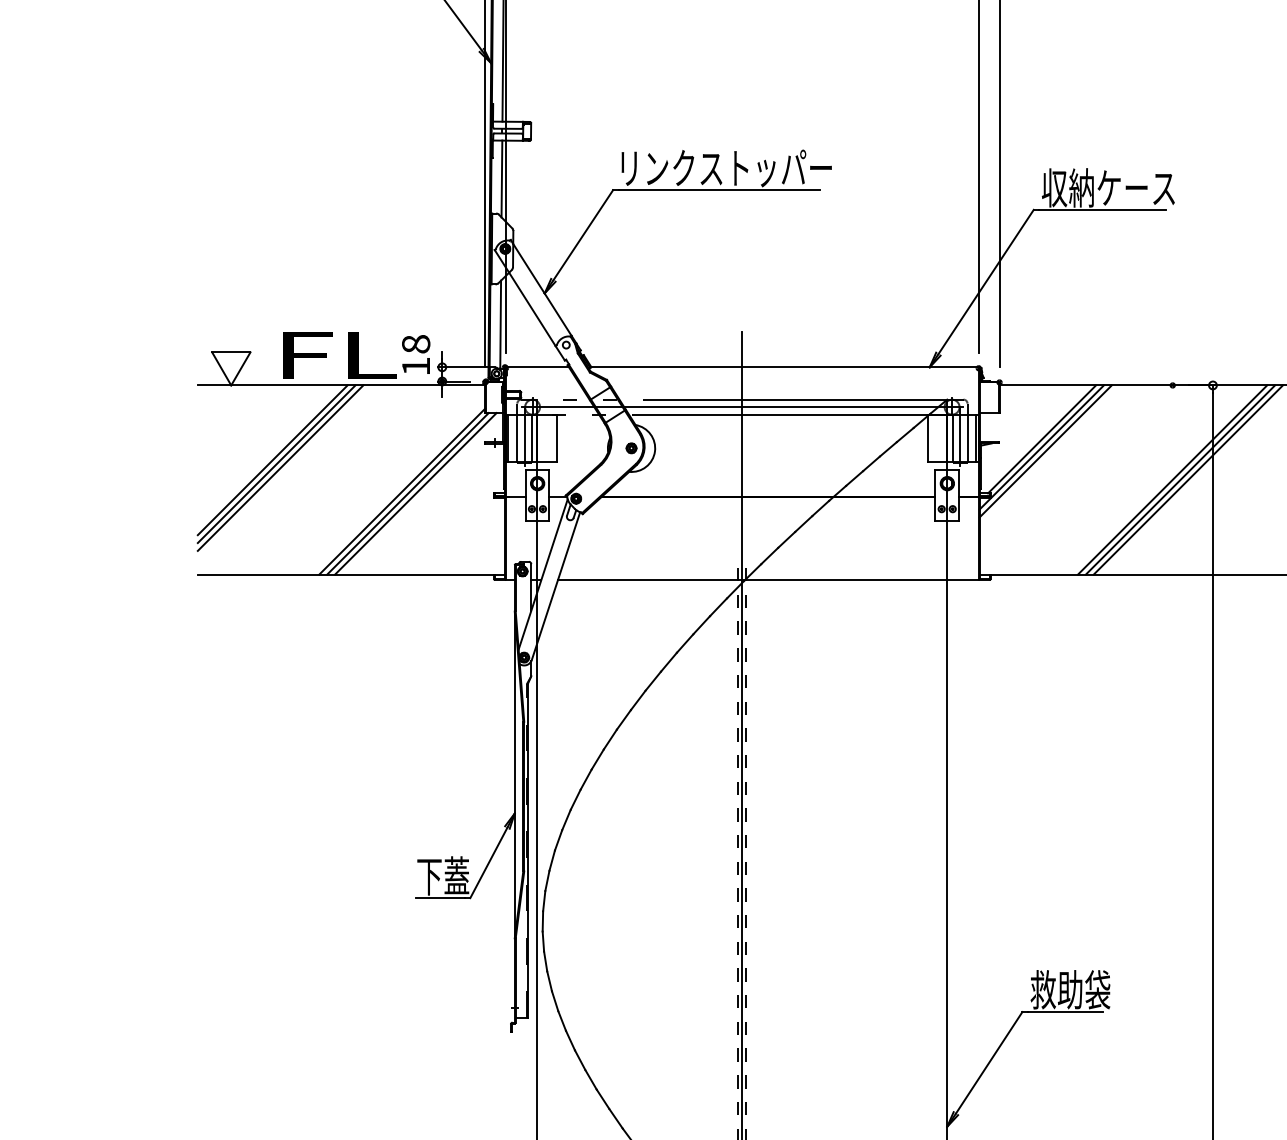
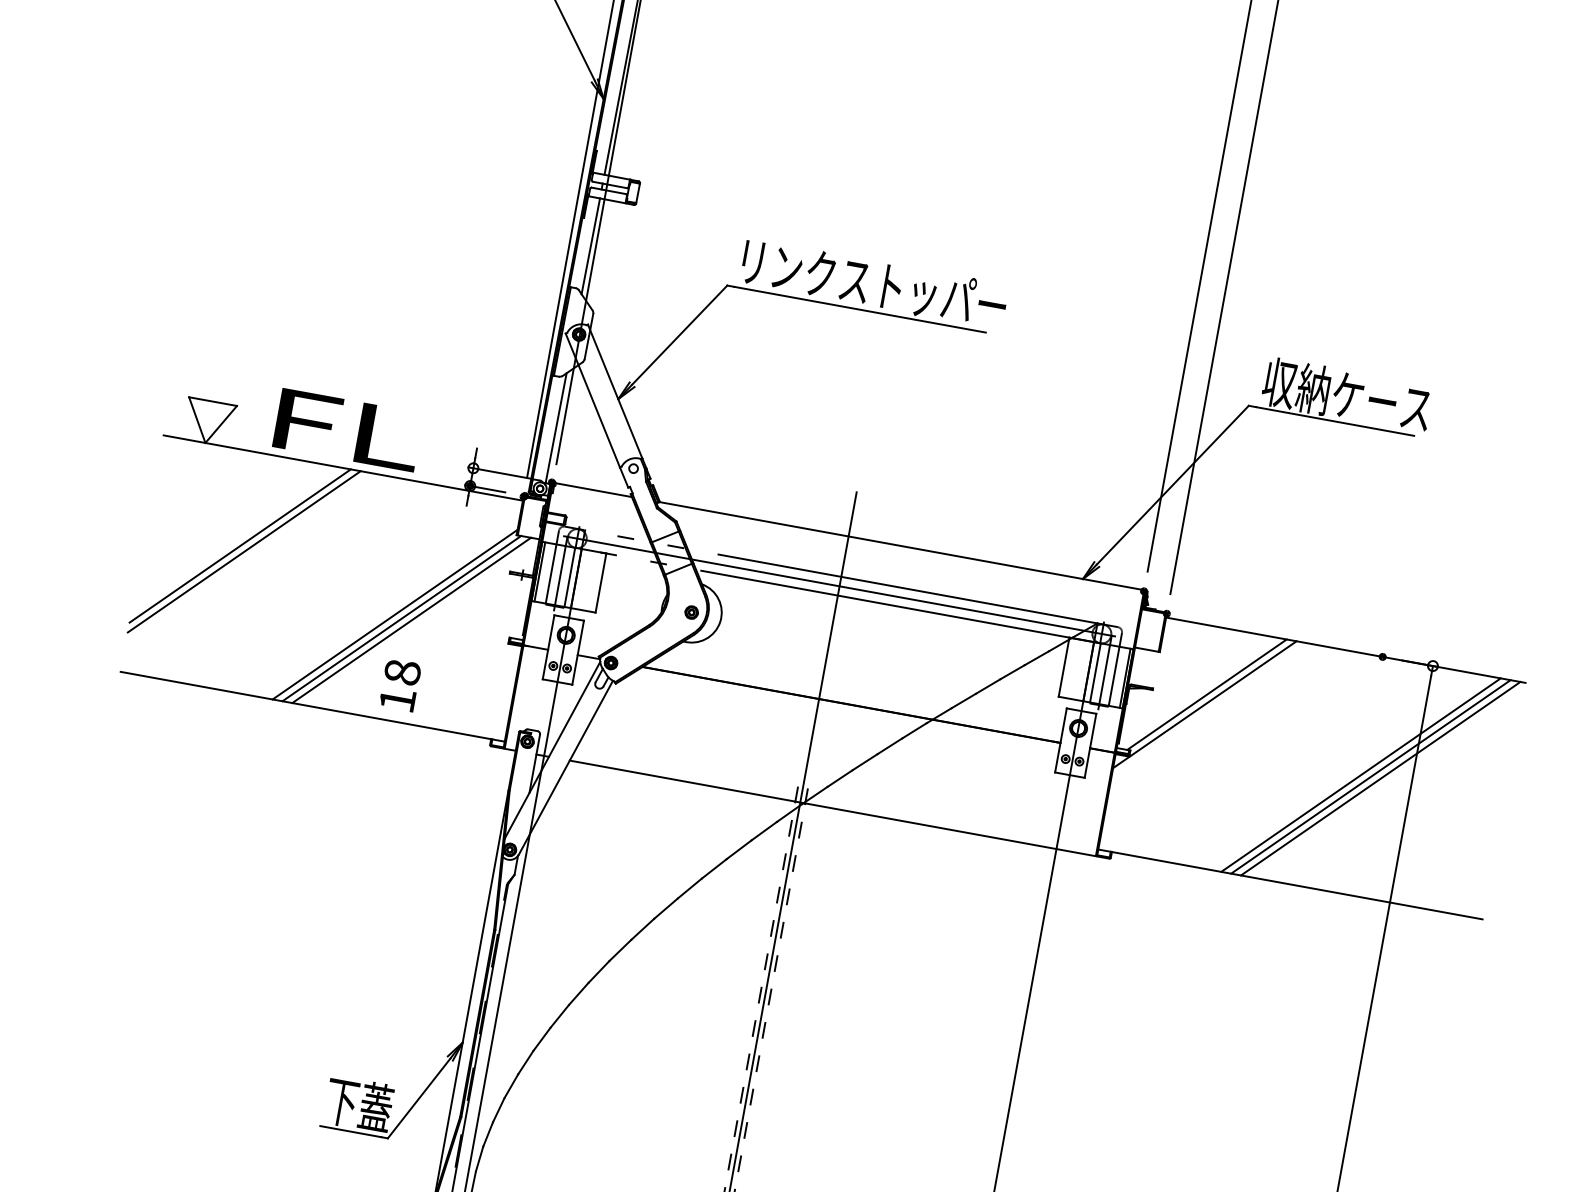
text: (416, 354) -> (400, 685), moved
line: (1045, 451) -> (1208, 710), removed
line: (280, 467) -> (248, 556), removed

